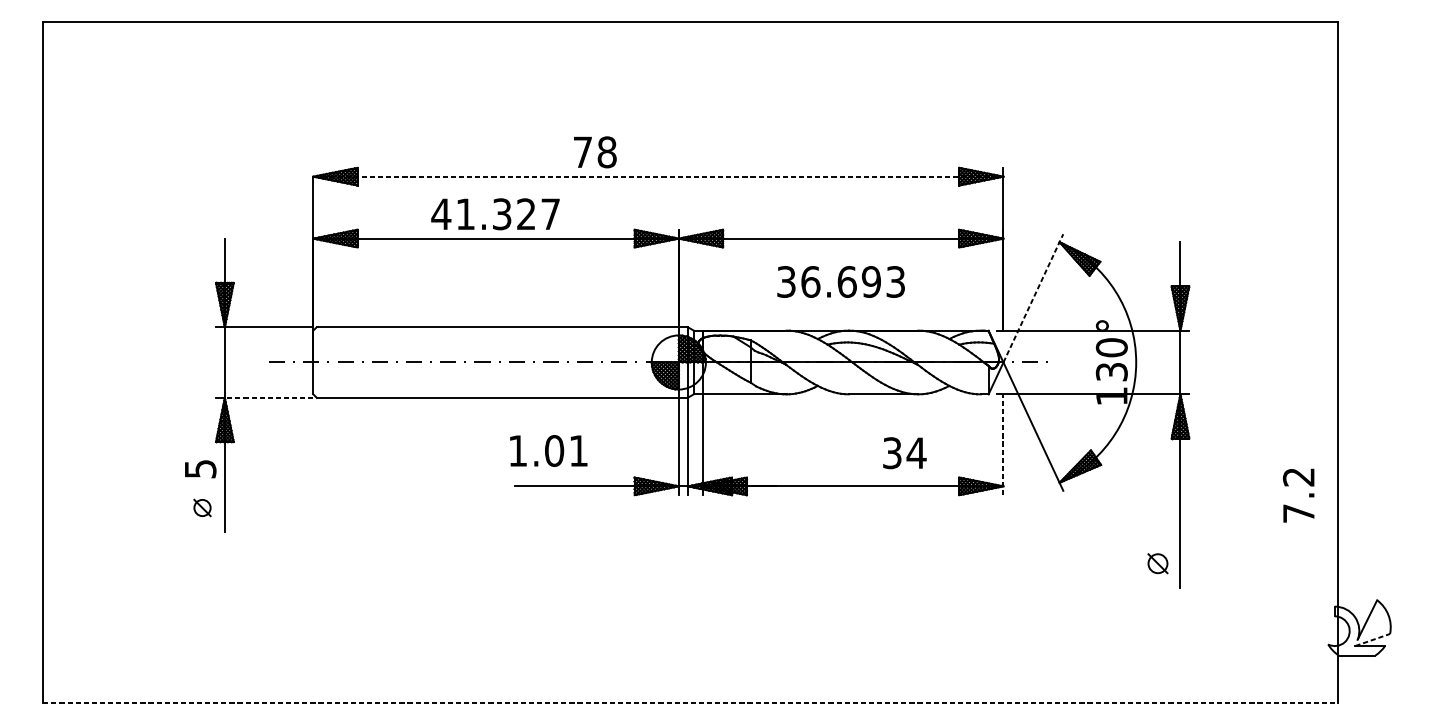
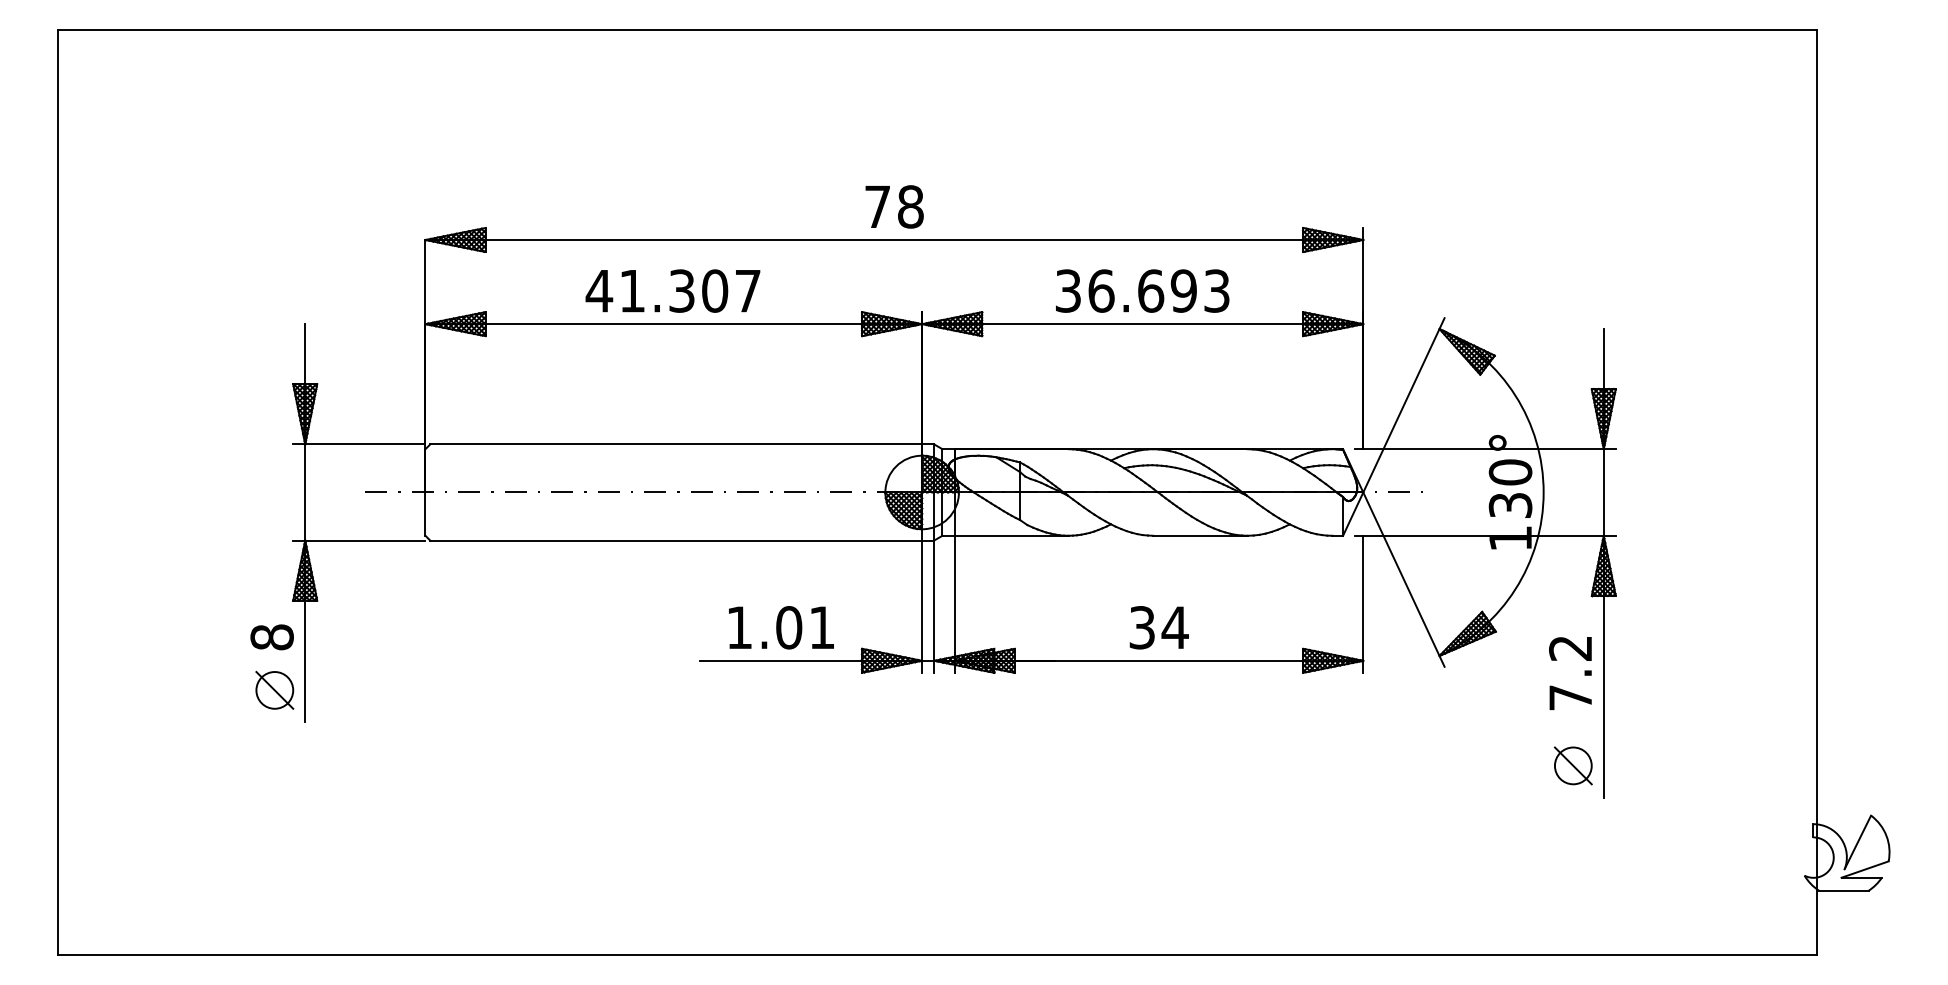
text: (595, 152) -> (894, 206), moved
line: (658, 177) -> (894, 240), dashed -> solid
text: (526, 213) -> (715, 290), 41.327 -> 41.307
text: (840, 281) -> (1142, 290), moved
line: (1033, 297) -> (1404, 404), dashed -> solid
line: (268, 397) -> (364, 540), dashed -> solid
line: (1003, 444) -> (1363, 604), dashed -> solid
text: (548, 450) -> (781, 627), moved
text: (904, 453) -> (1158, 627), moved
text: (200, 469) -> (271, 637), 5 -> 8
text: (1298, 495) -> (1570, 673), moved
part: (202, 507) -> (274, 689), size x1.67
part: (1157, 563) -> (1572, 765), size x1.43
line: (1373, 639) -> (1865, 869), dashed -> solid
line: (690, 703) -> (937, 955), dashed -> solid

